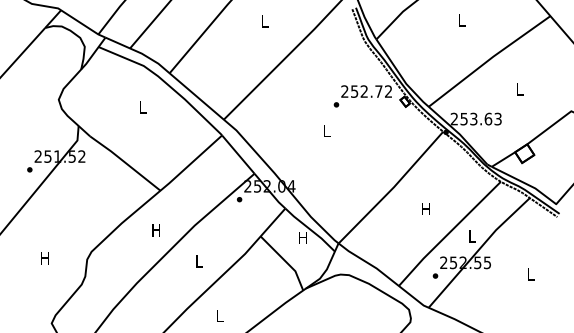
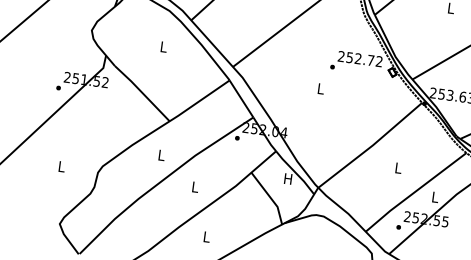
text: (425, 208) -> (397, 167), H -> L
text: (155, 230) -> (160, 155), H -> L
text: (44, 258) -> (61, 166), H -> L

